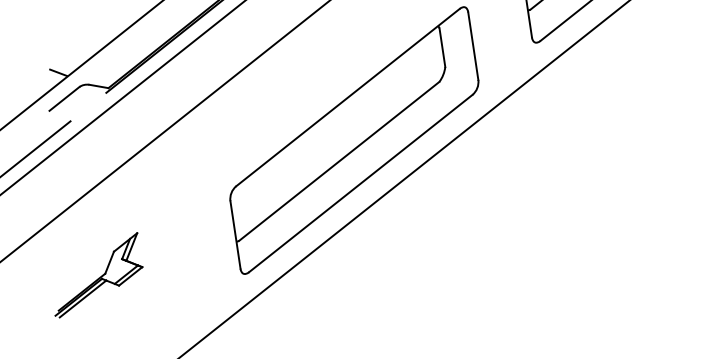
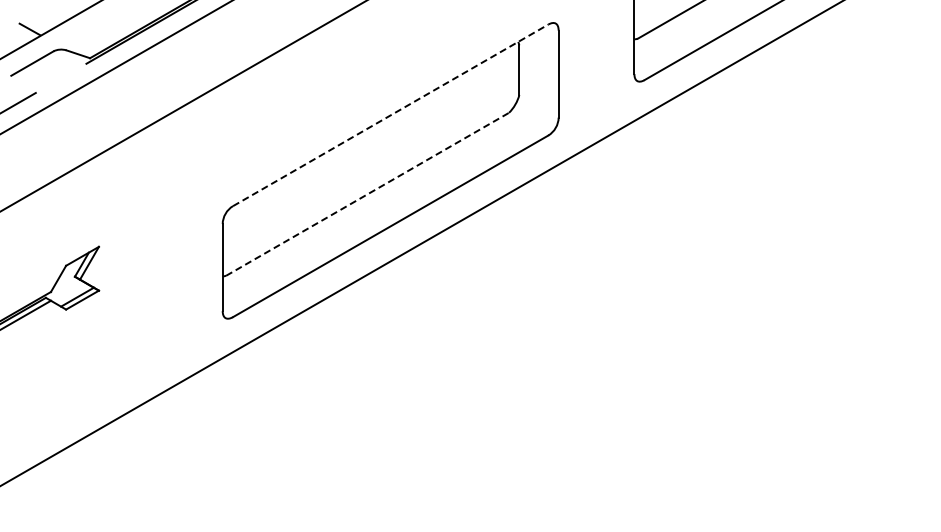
line: (347, 97) -> (390, 115), solid -> dashed
line: (339, 161) -> (368, 194), solid -> dashed

